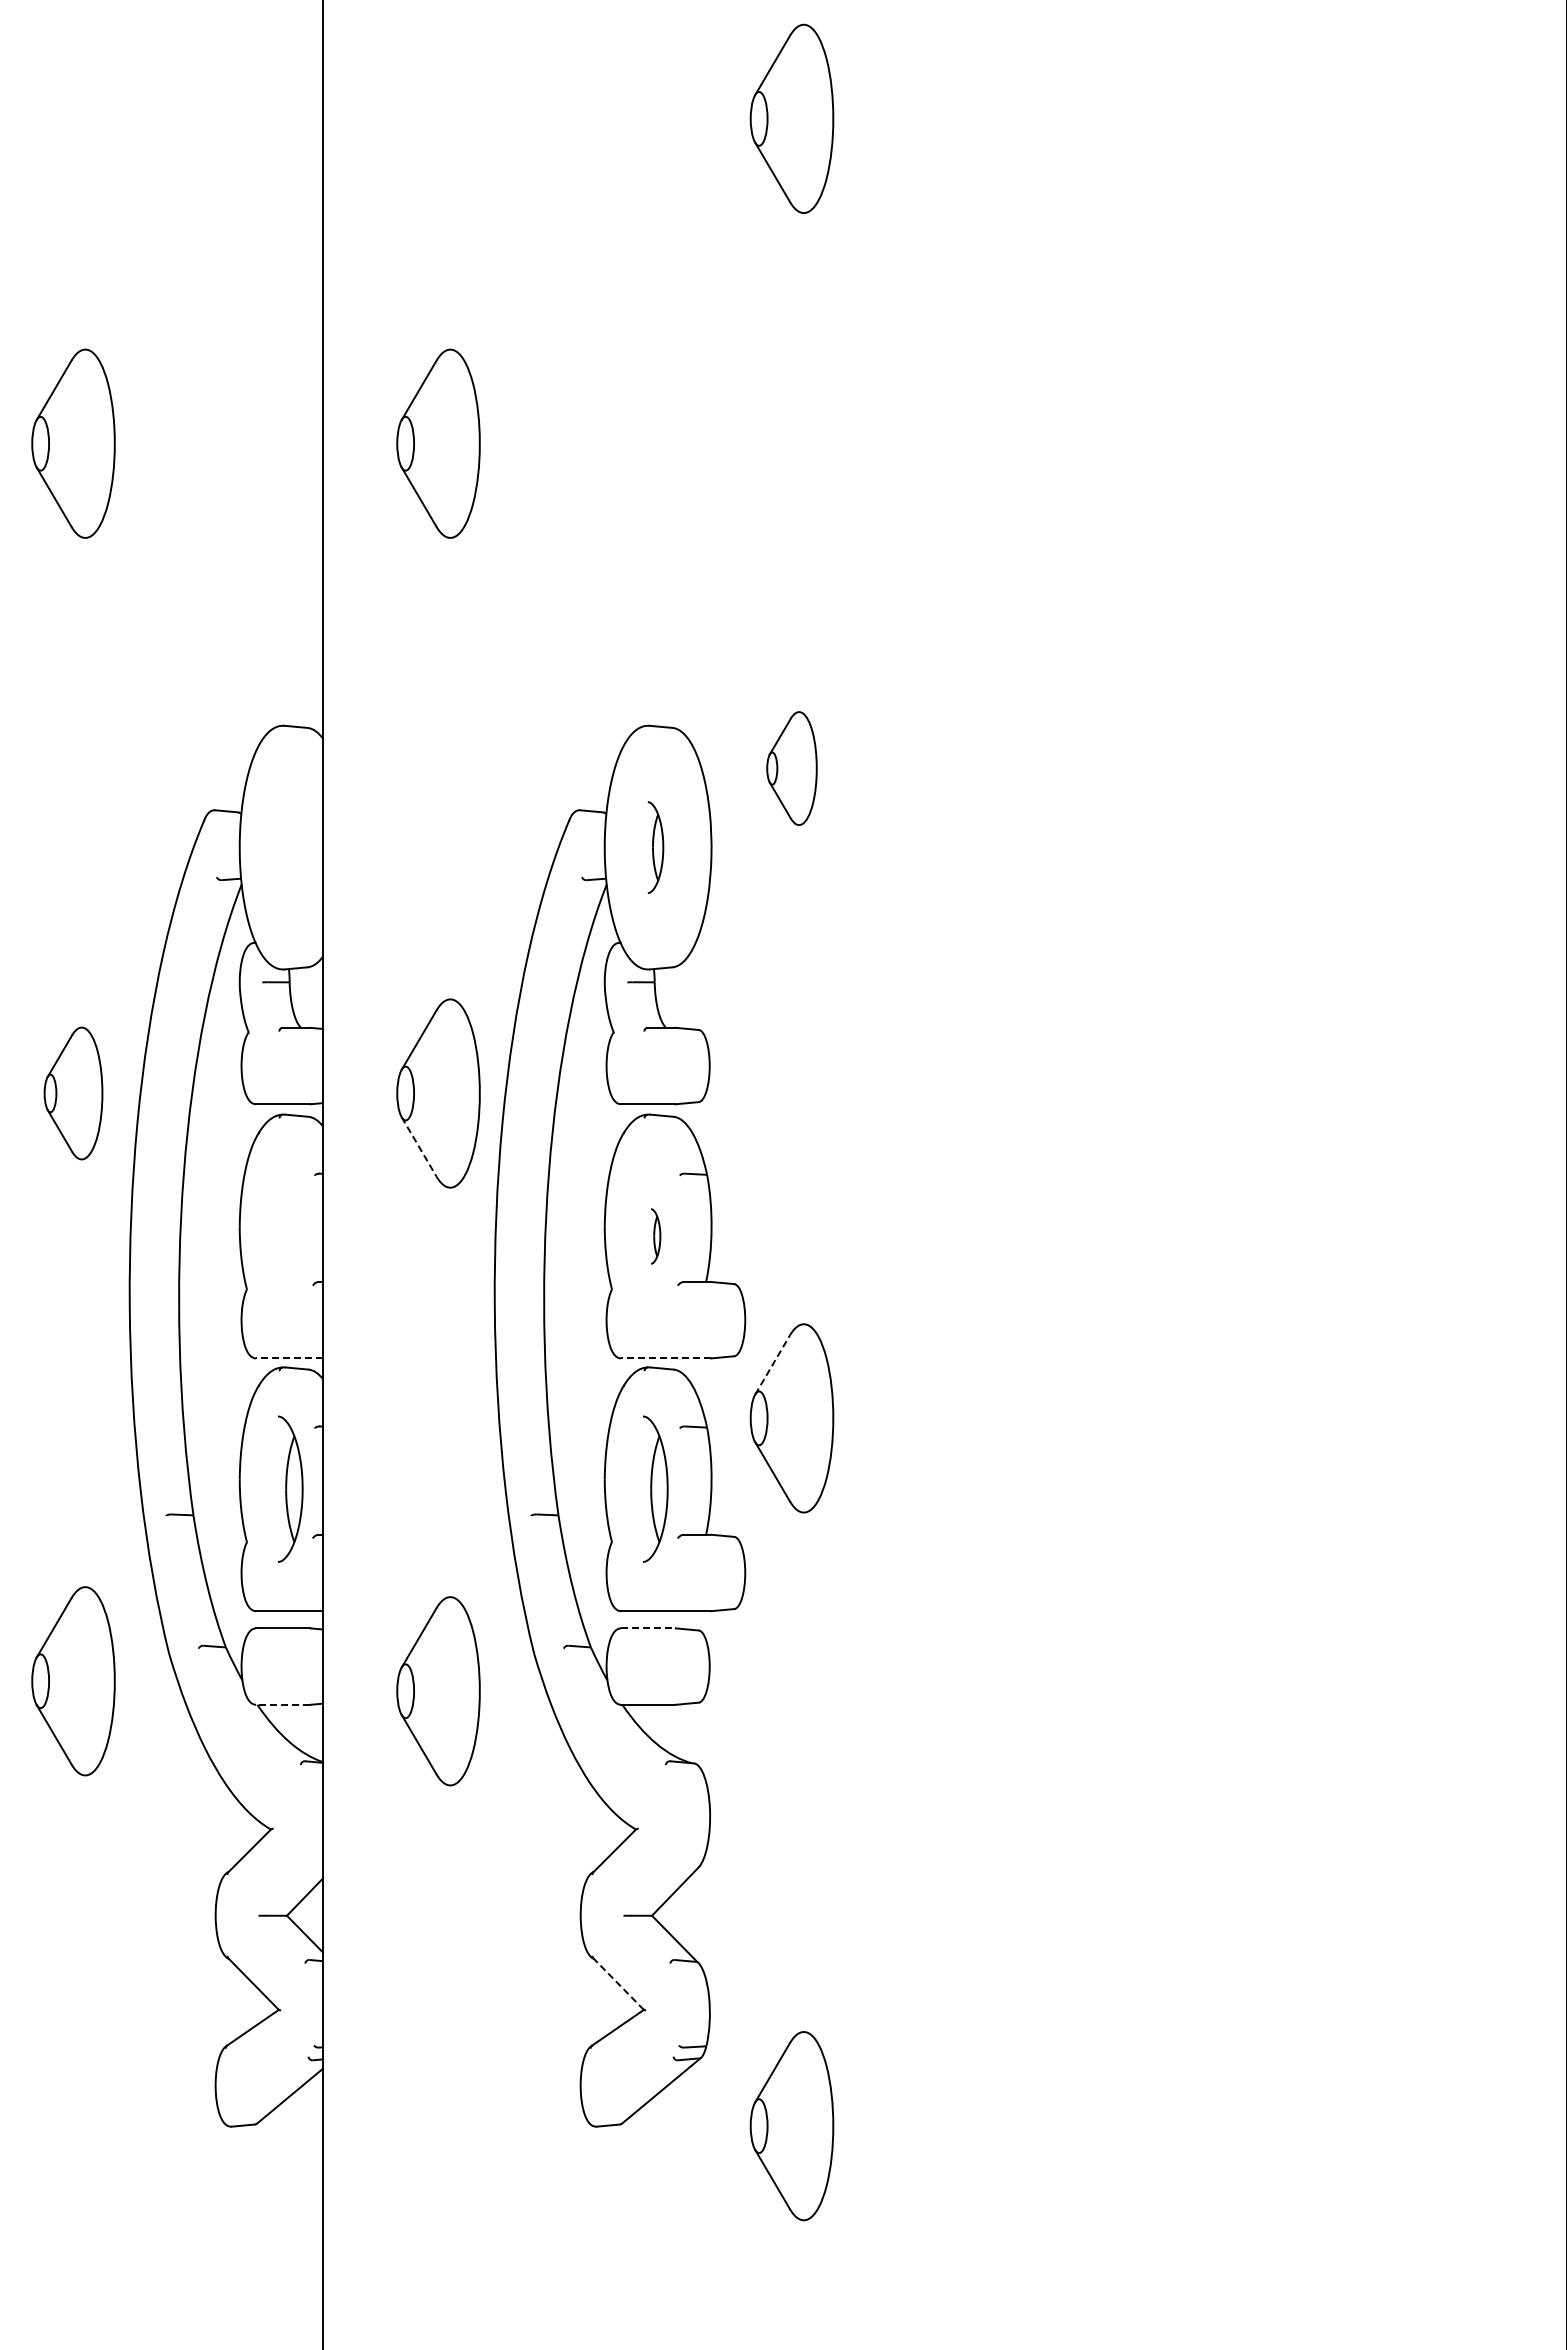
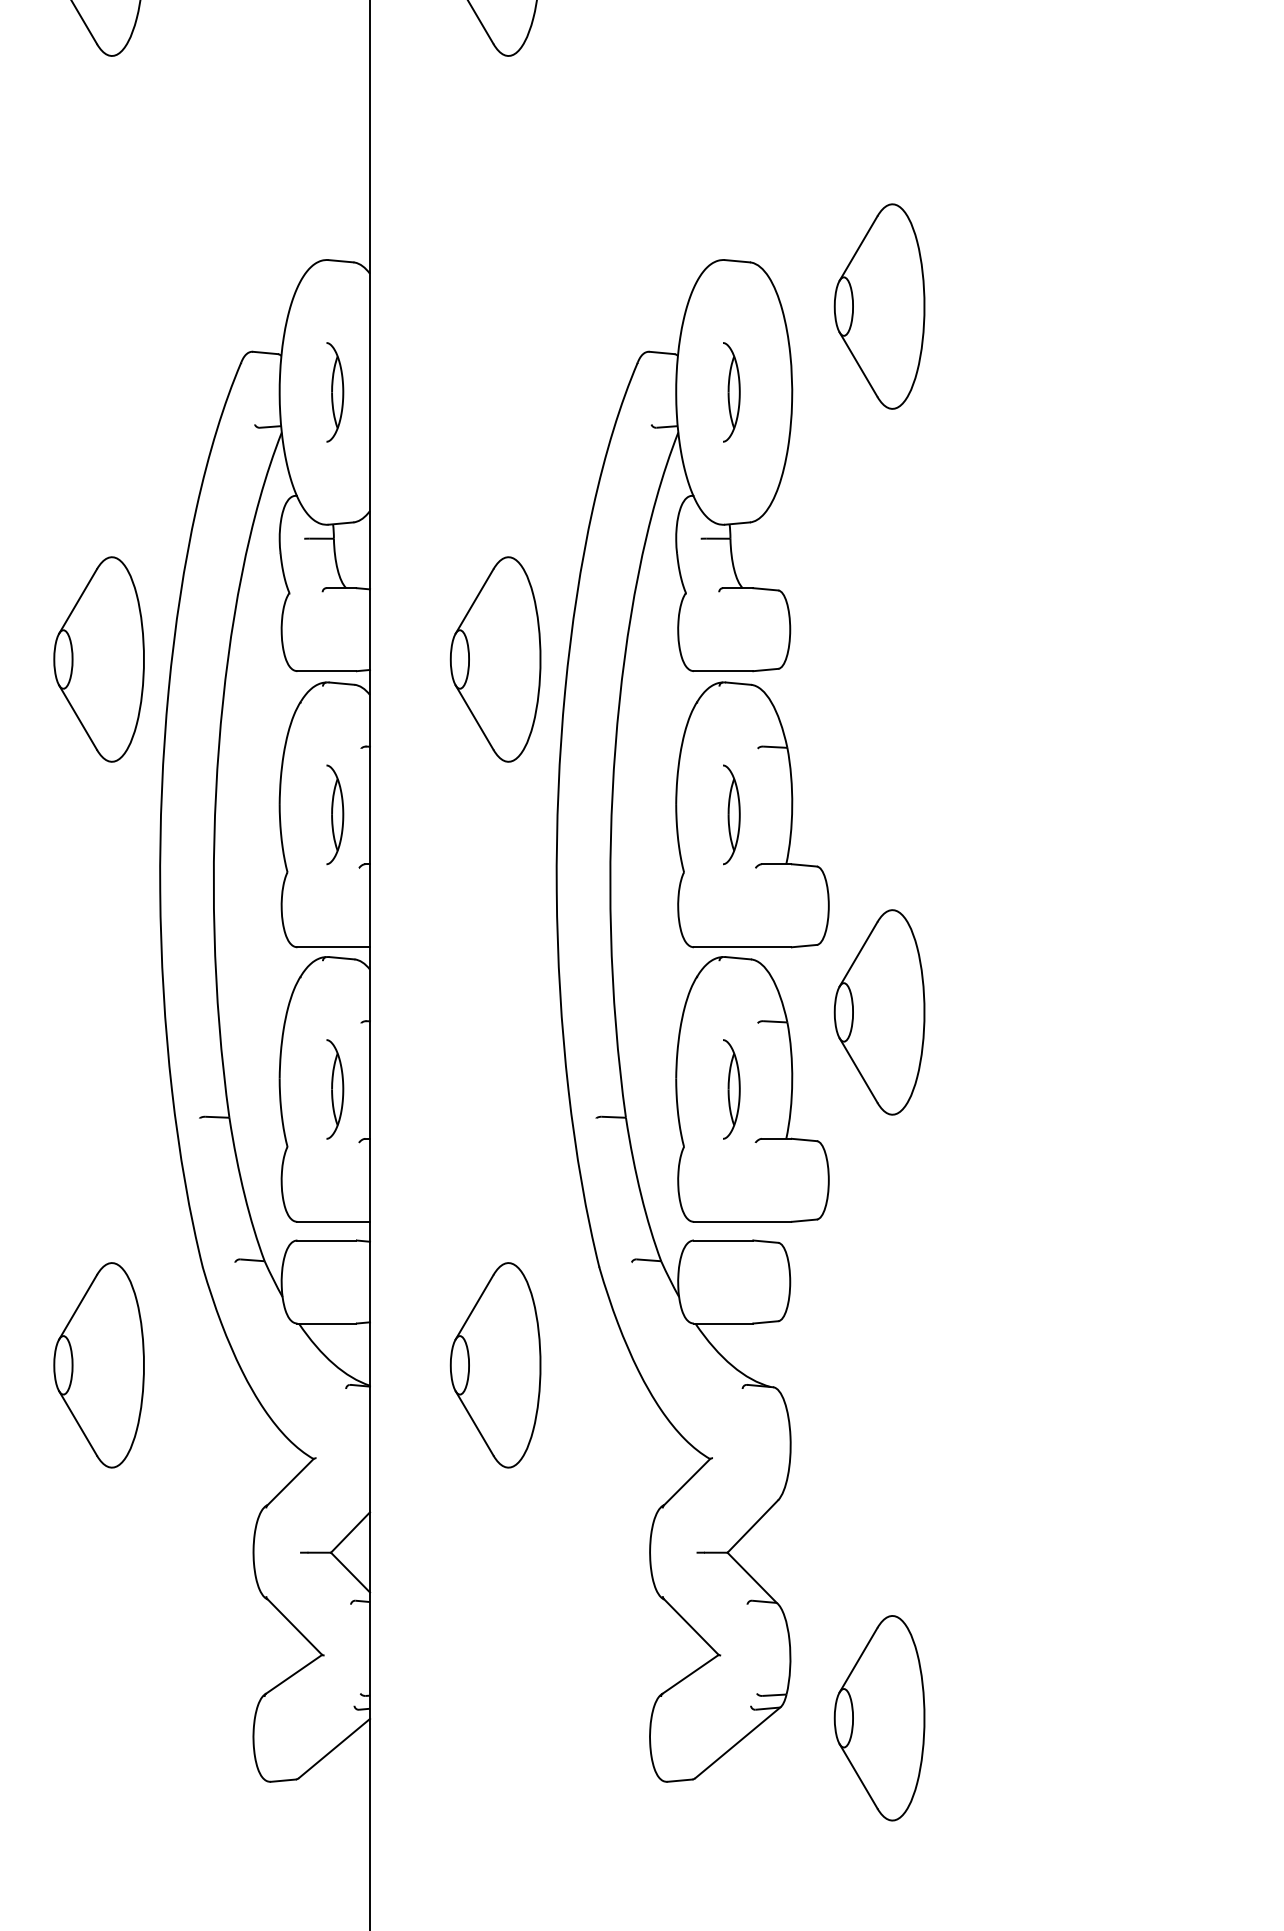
part: (791, 768) -> (879, 306), size x1.67
part: (290, 847) -> (334, 392), added
part: (73, 1093) -> (99, 659), size x1.43
line: (419, 1147) -> (474, 718), dashed -> solid
part: (290, 1236) -> (334, 814), added
part: (655, 1236) -> (731, 814), size x1.67
line: (289, 1358) -> (333, 947), dashed -> solid
line: (665, 1358) -> (742, 947), dashed -> solid
line: (772, 1364) -> (858, 953), dashed -> solid
part: (290, 1489) -> (334, 1089), size x0.62
part: (655, 1489) -> (731, 1089), size x0.62
line: (648, 1628) -> (723, 1240), dashed -> solid
part: (73, 1681) -> (99, 1365), moved
part: (438, 1691) -> (495, 1365), moved
line: (282, 1704) -> (326, 1323), dashed -> solid
line: (618, 1983) -> (691, 1626), dashed -> solid
part: (791, 2126) -> (879, 1718), moved

